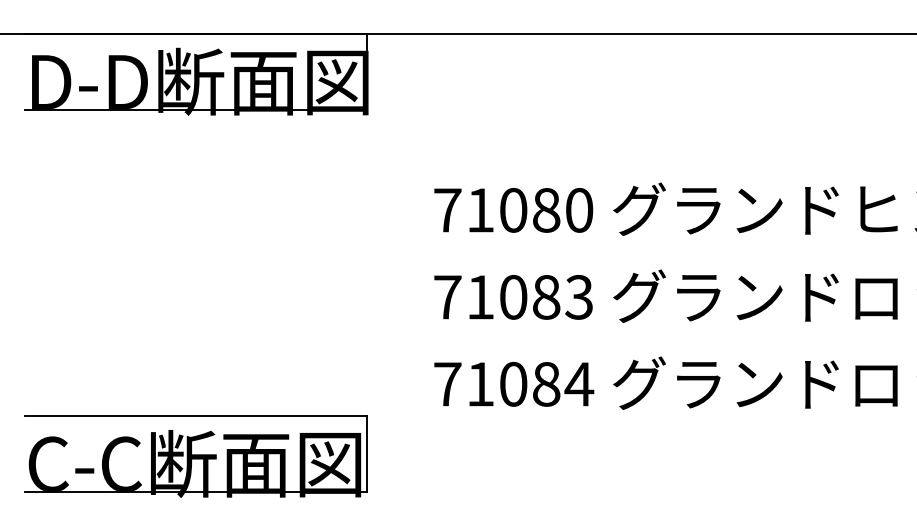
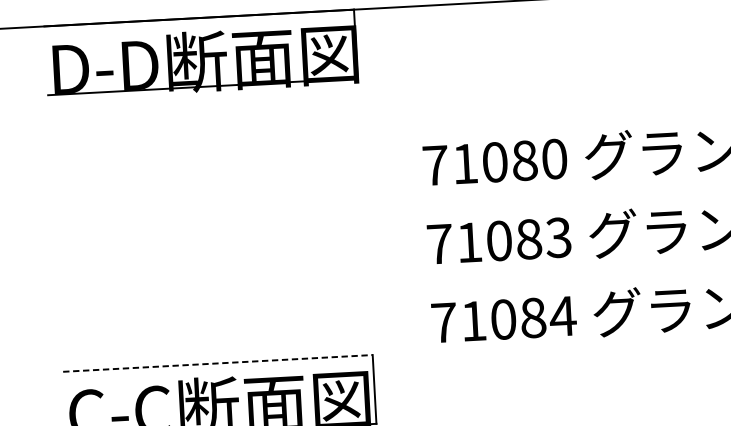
line: (196, 415) -> (218, 363), solid -> dashed

